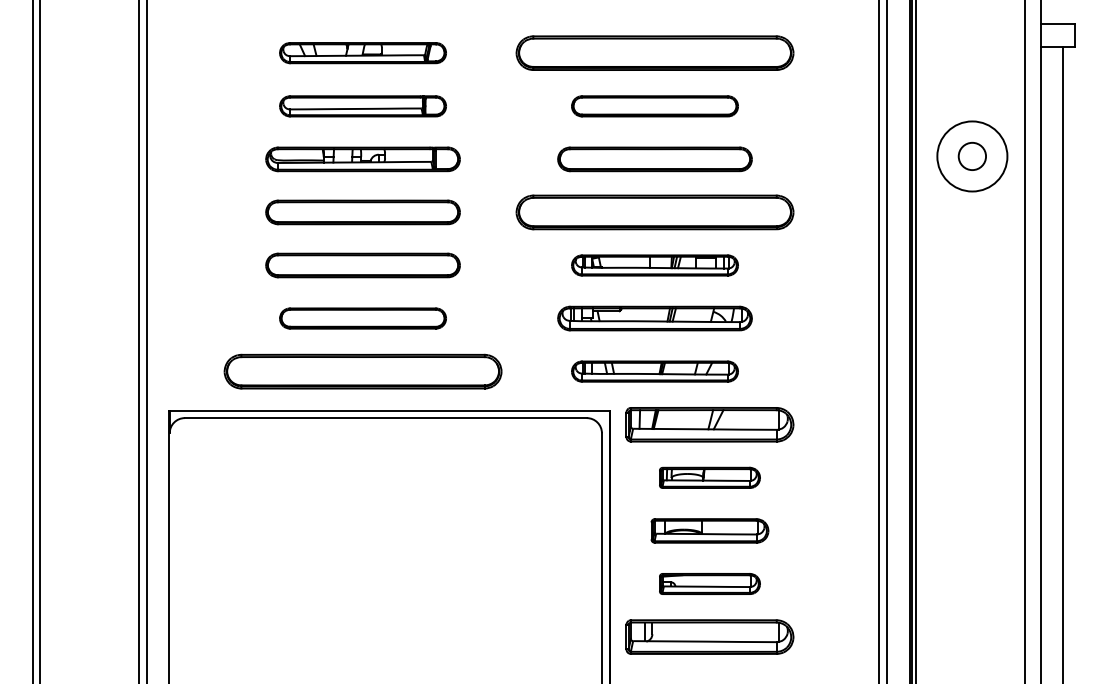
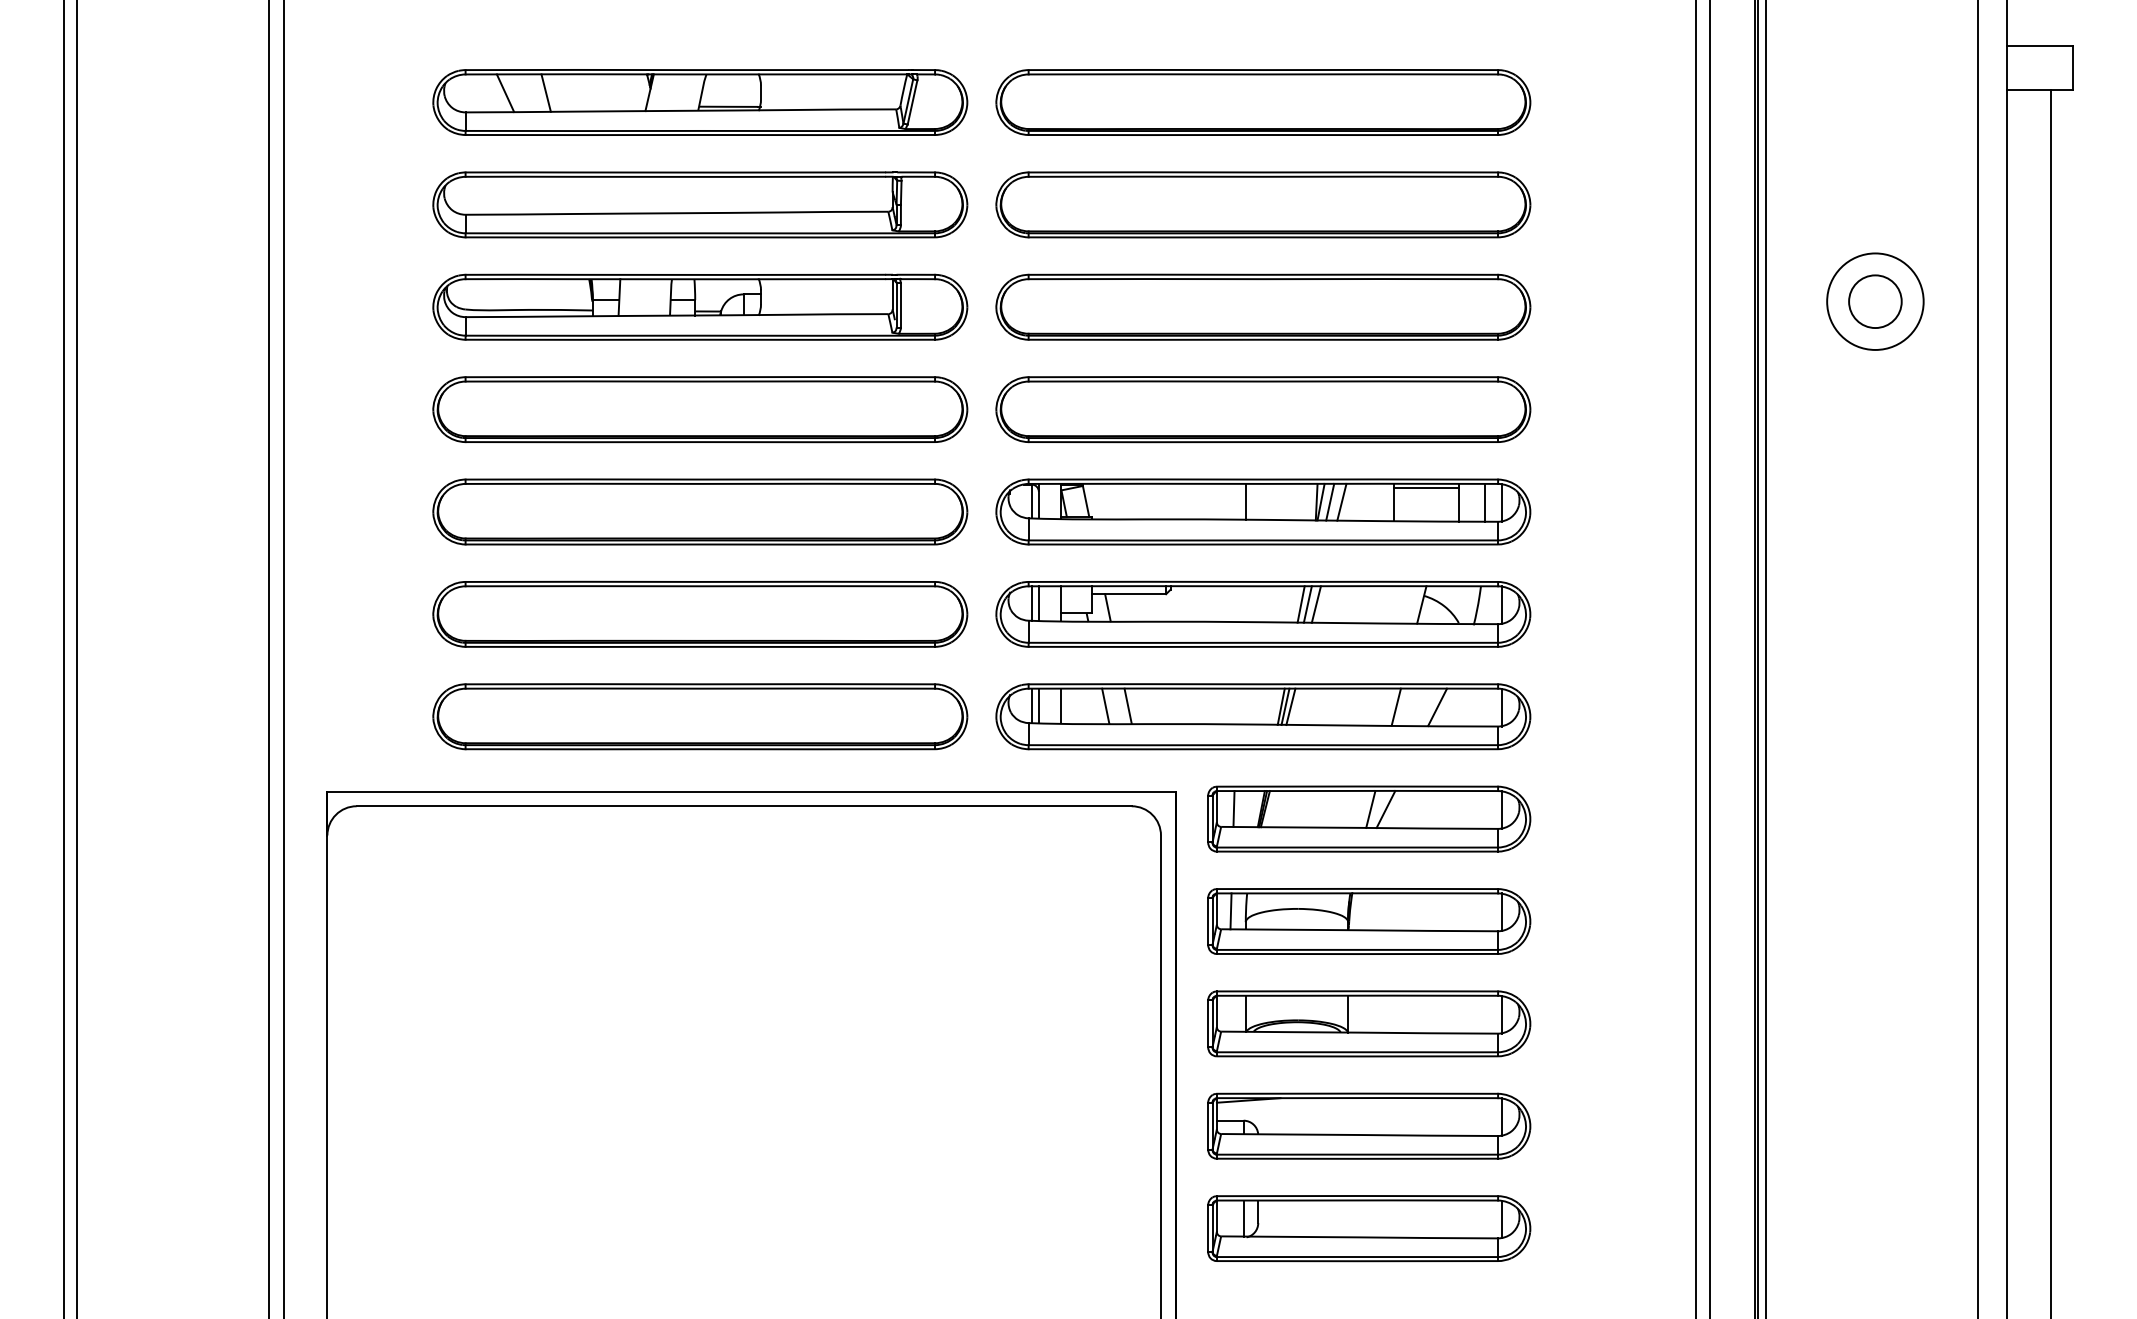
part: (362, 52) -> (699, 101), size x1.67
part: (362, 106) -> (699, 205), size x1.67
part: (654, 106) -> (1262, 205), size x1.67
circle: (972, 156) -> (1875, 301), size x0.71
part: (362, 159) -> (699, 307), size x1.43
part: (654, 159) -> (1262, 307), size x1.43
part: (362, 212) -> (699, 409), size x1.43
part: (362, 265) -> (699, 511), size x1.43
part: (654, 265) -> (1262, 511), size x1.67
part: (362, 318) -> (699, 614), size x1.67
part: (654, 318) -> (1262, 614), size x1.43
part: (654, 371) -> (1262, 716), size x1.67
part: (709, 477) -> (1368, 920), size x1.67
part: (709, 530) -> (1368, 1023), size x1.43
part: (709, 583) -> (1368, 1125), size x1.67

